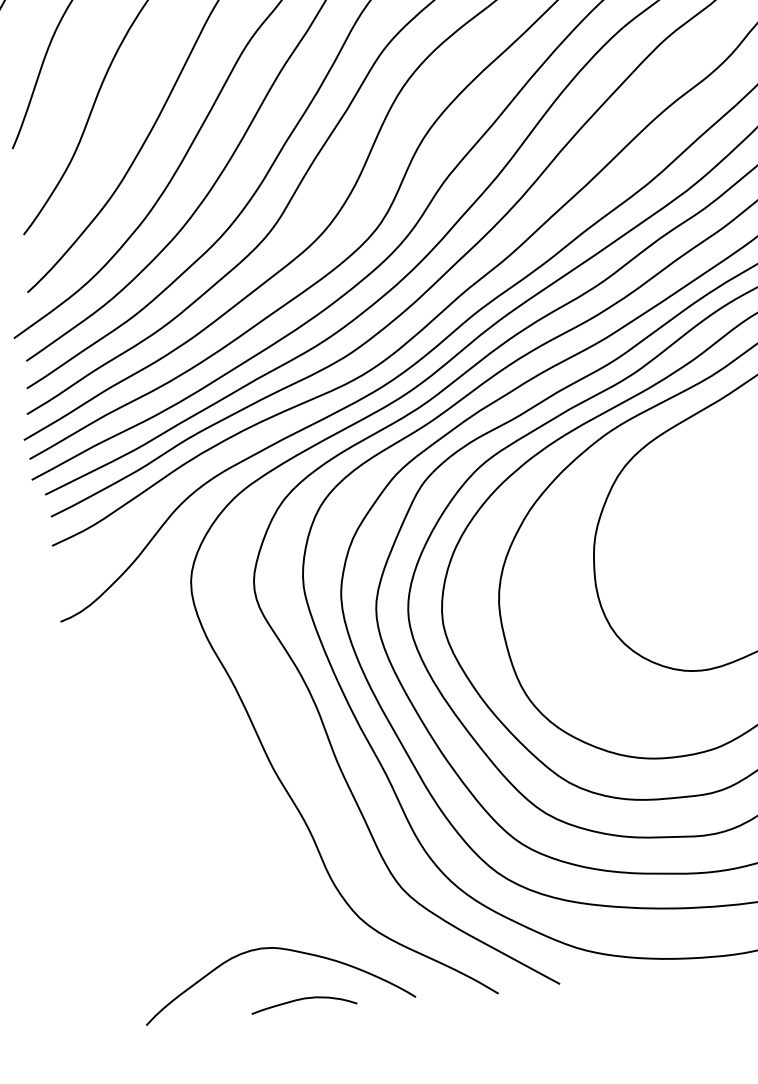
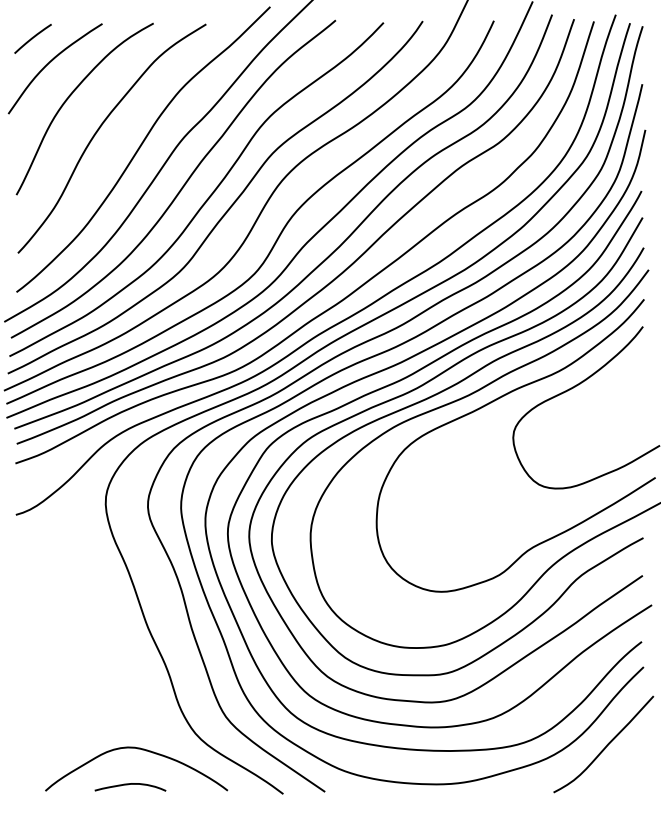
curve: (300, 1001) -> (128, 785), moved

